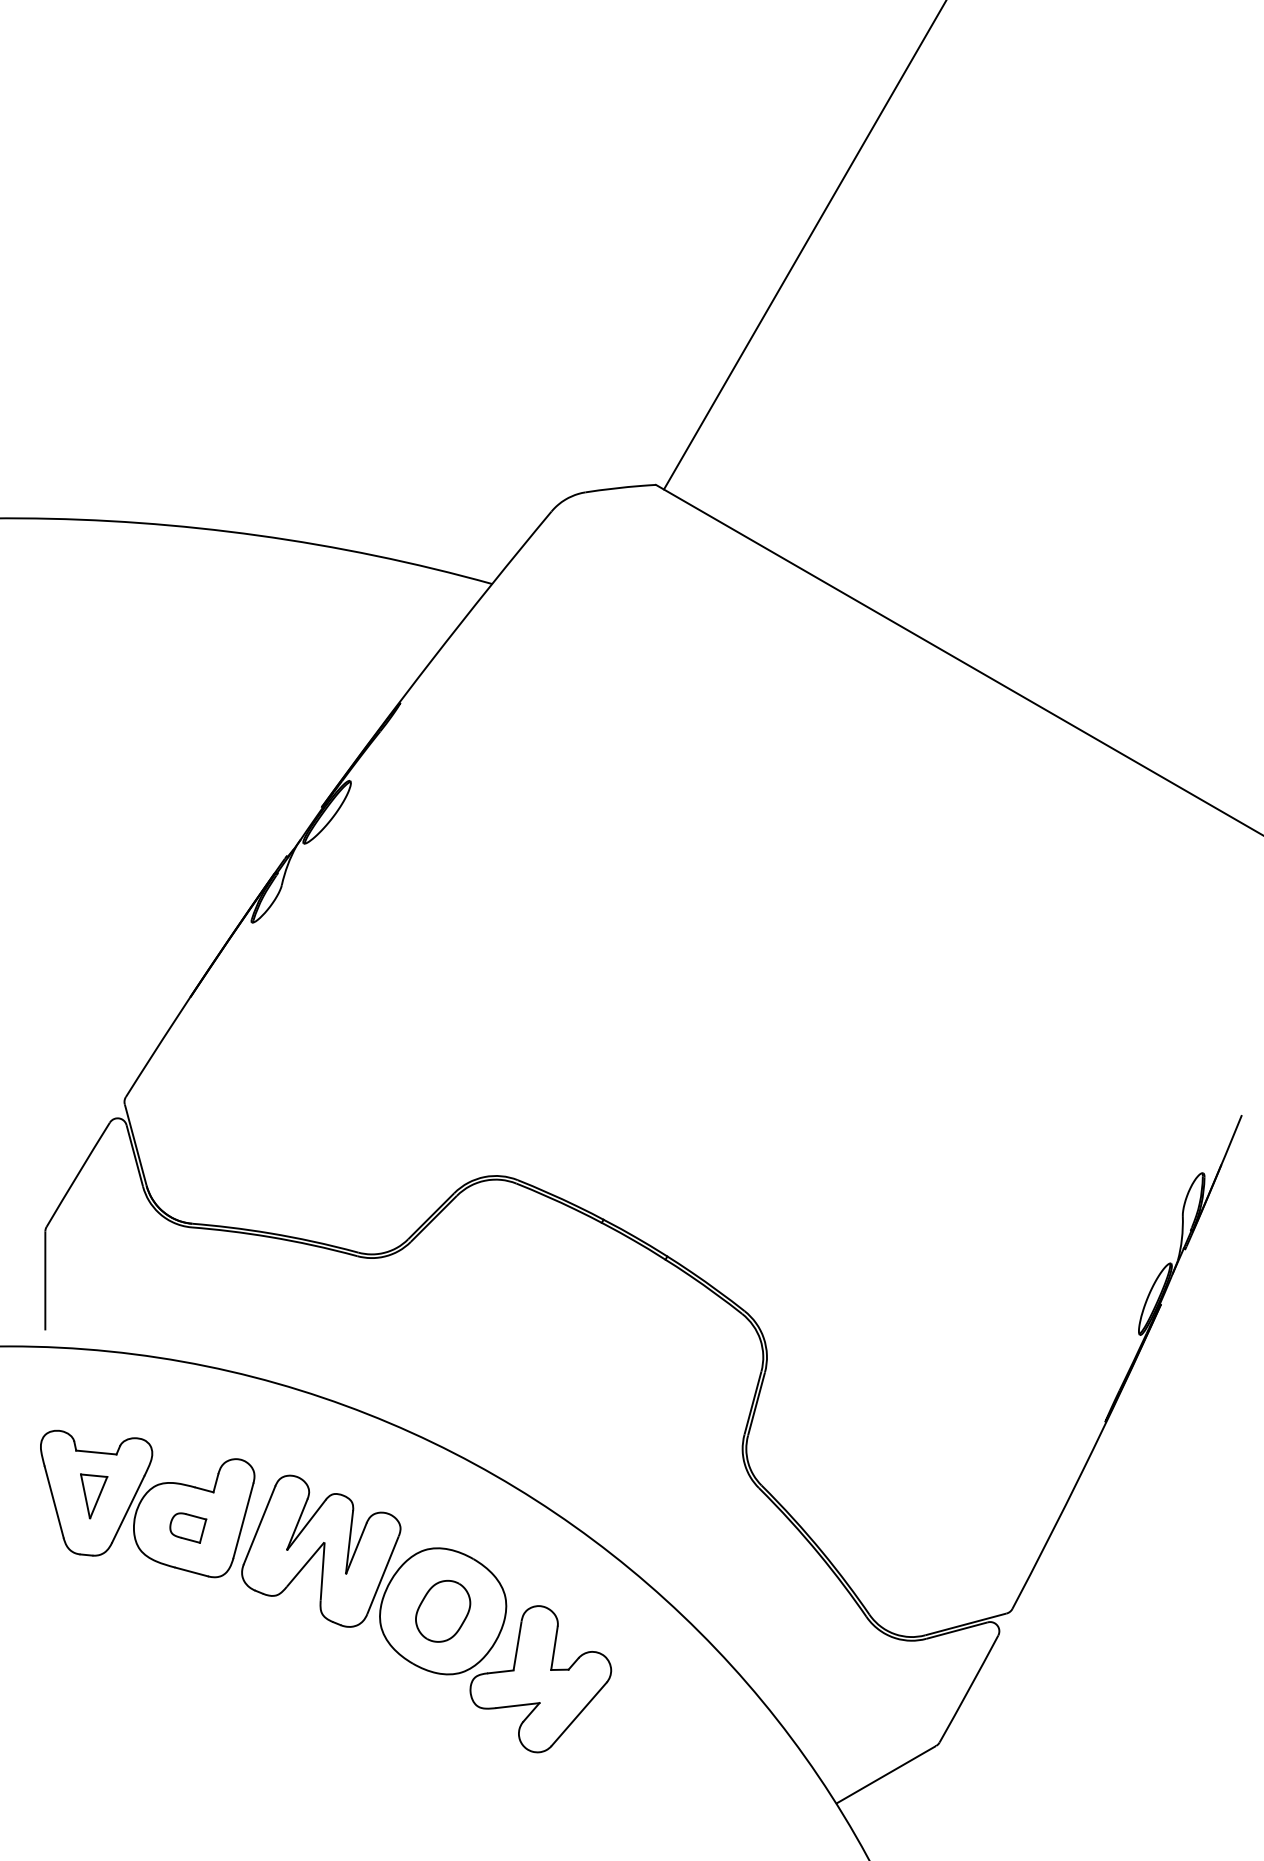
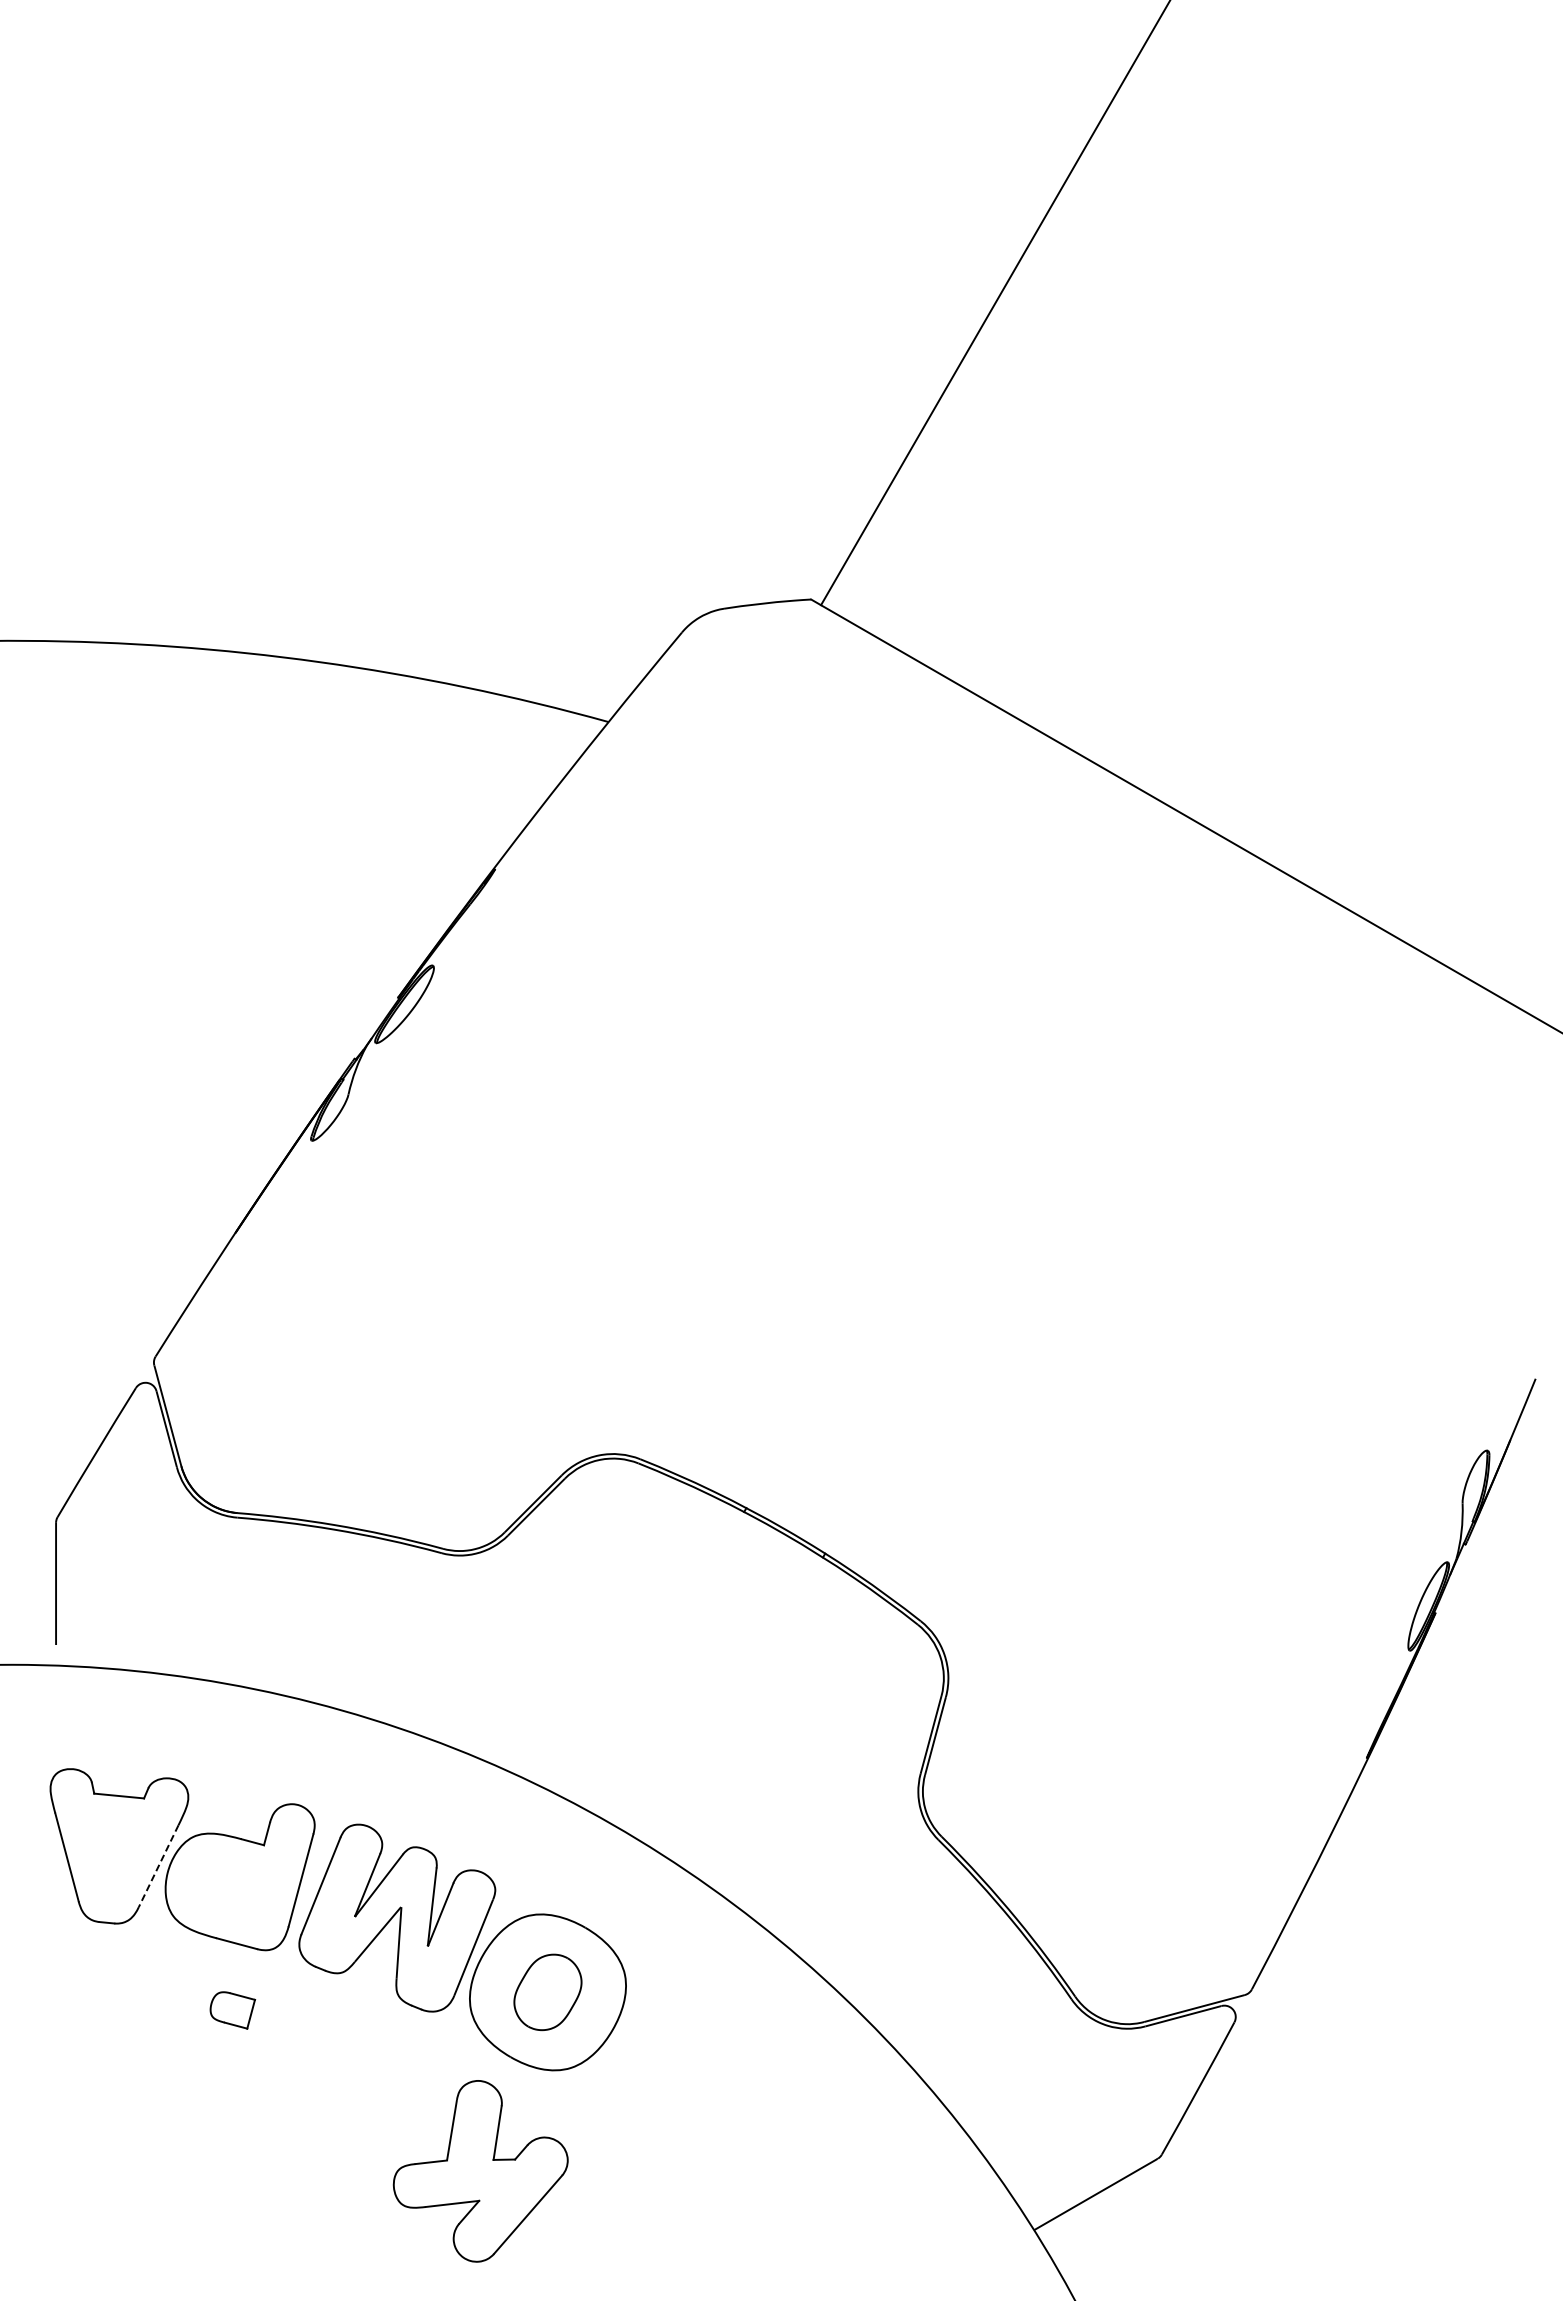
part: (94, 1496) -> (116, 1850), removed
line: (128, 1509) -> (158, 1866), solid -> dashed
part: (188, 1528) -> (232, 2010), moved
part: (540, 1679) -> (480, 2171), moved

